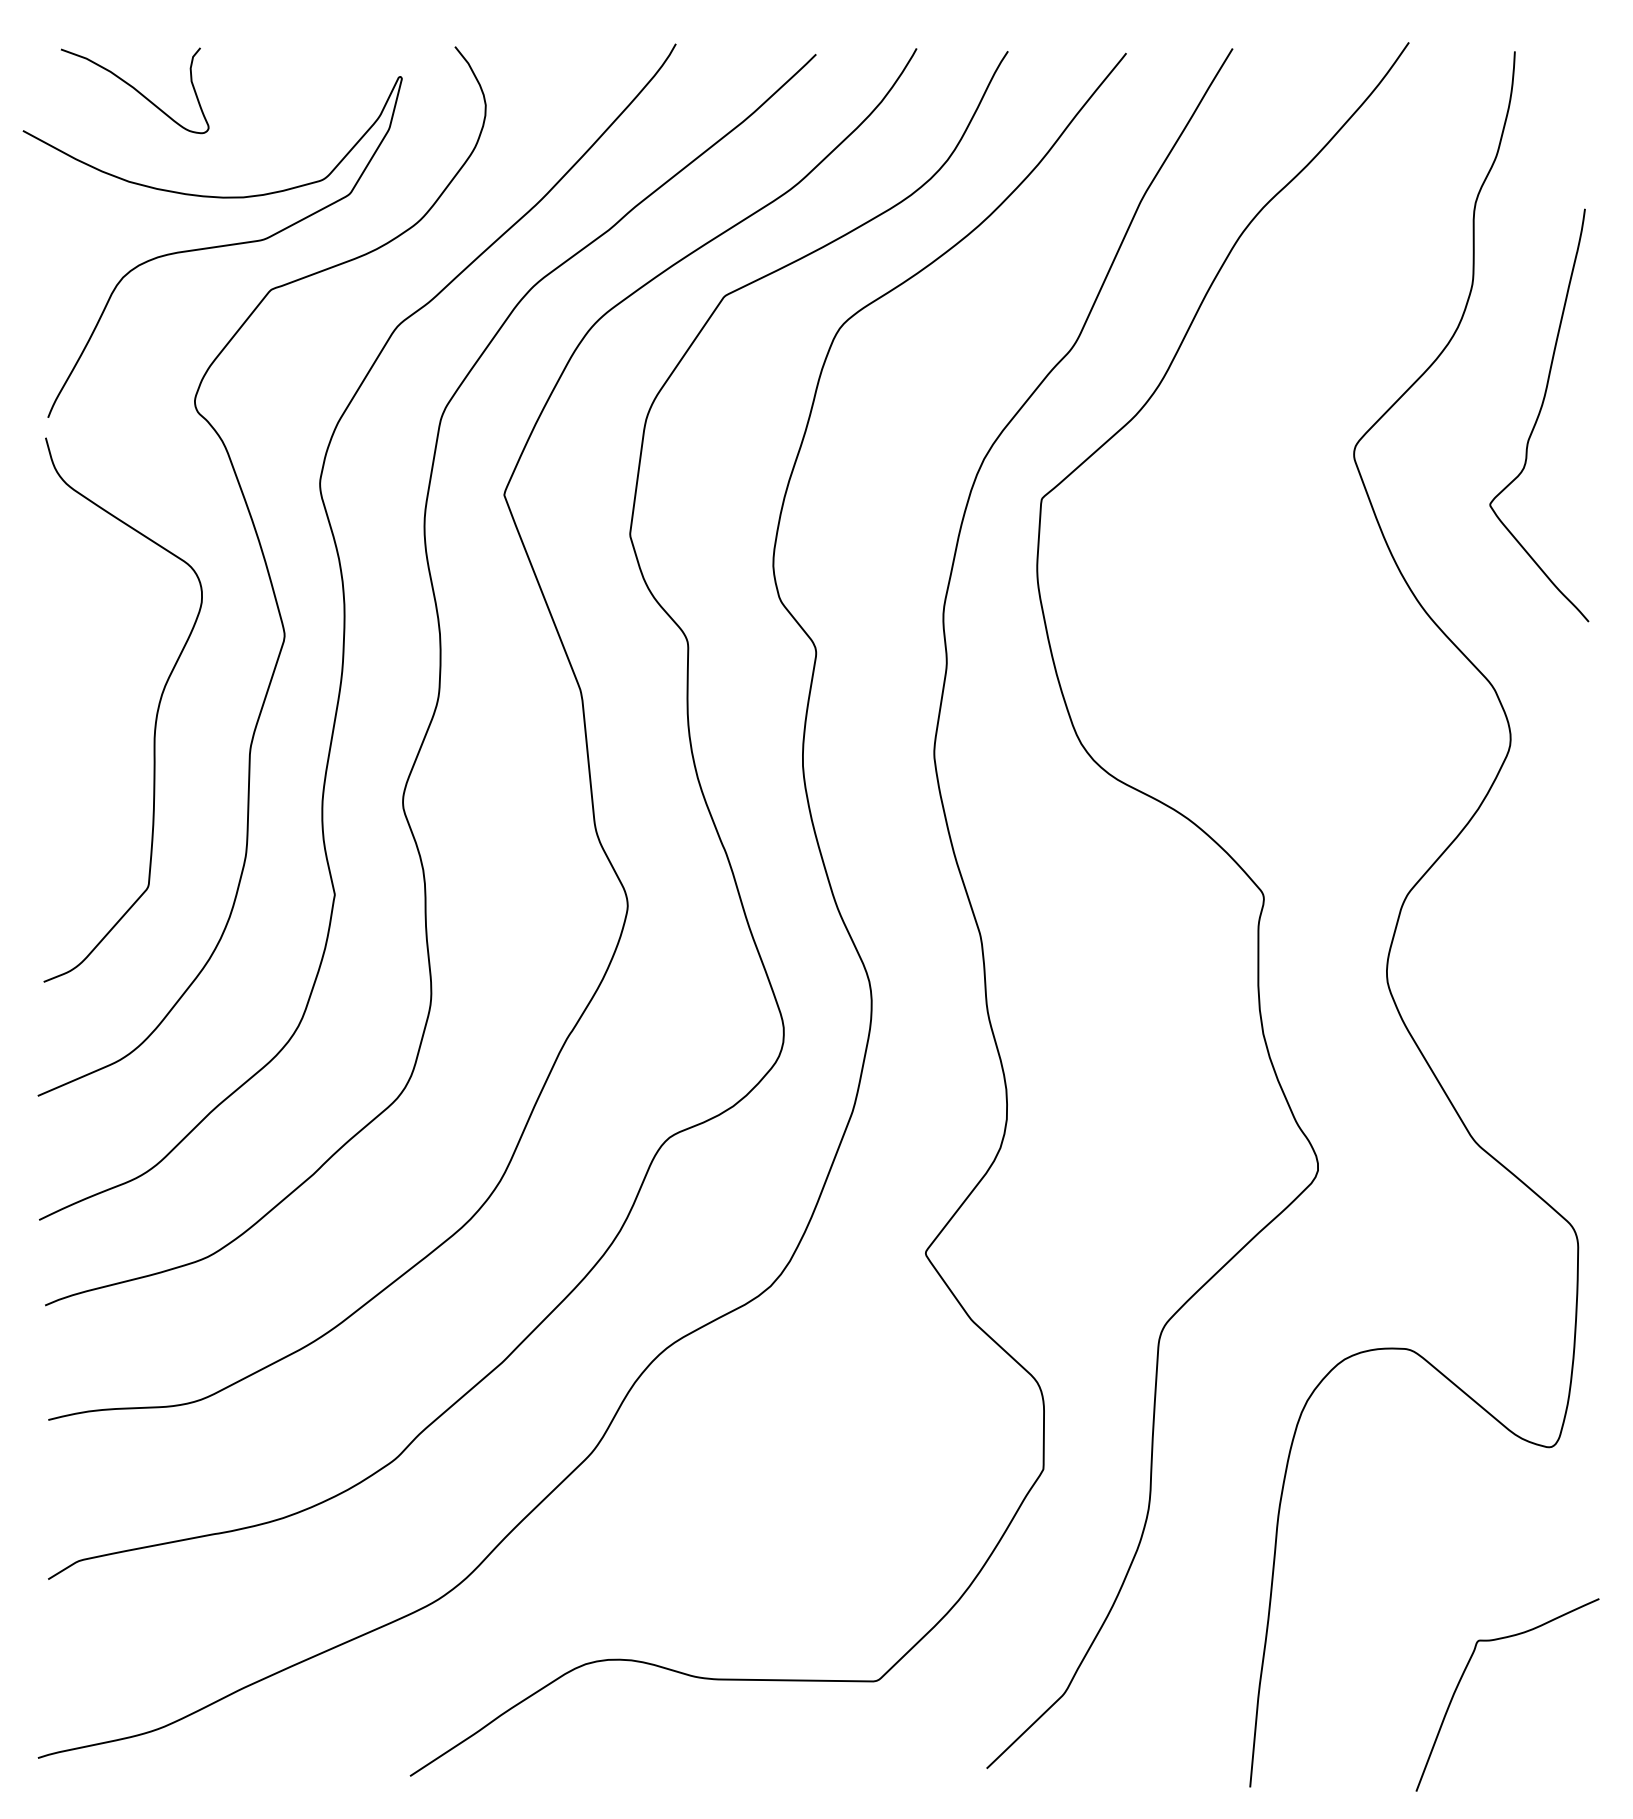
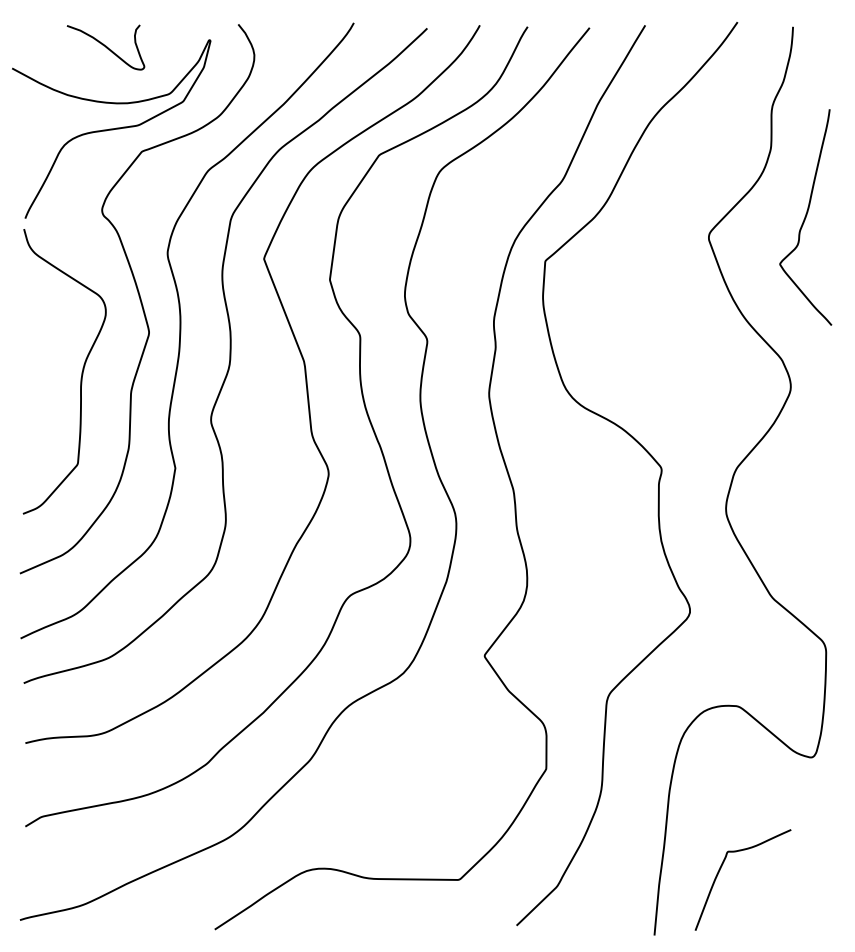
curve: (134, 90) -> (105, 47), moved
curve: (1466, 1672) -> (721, 868), moved

